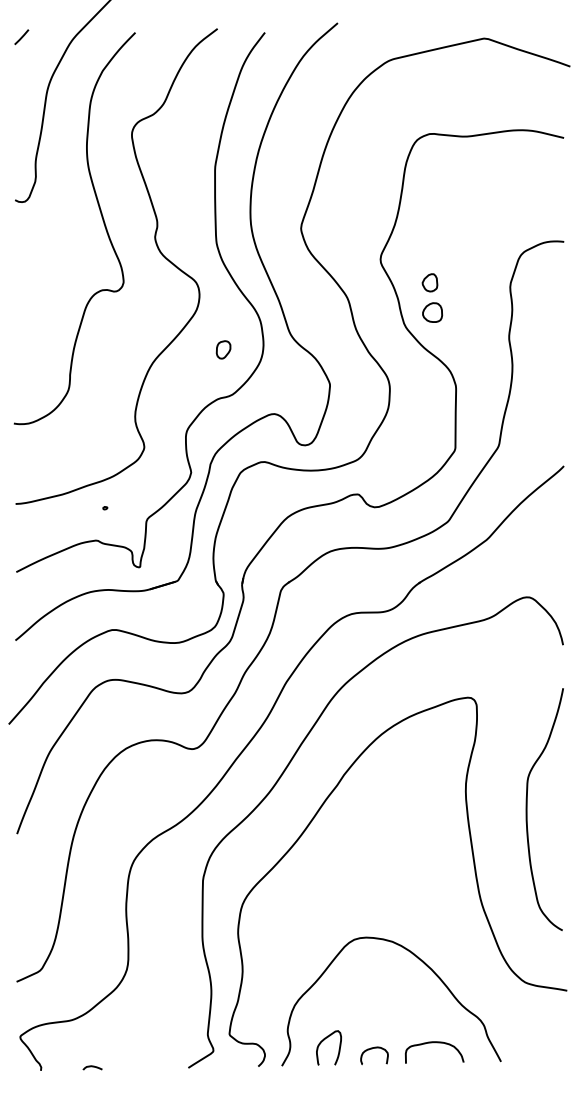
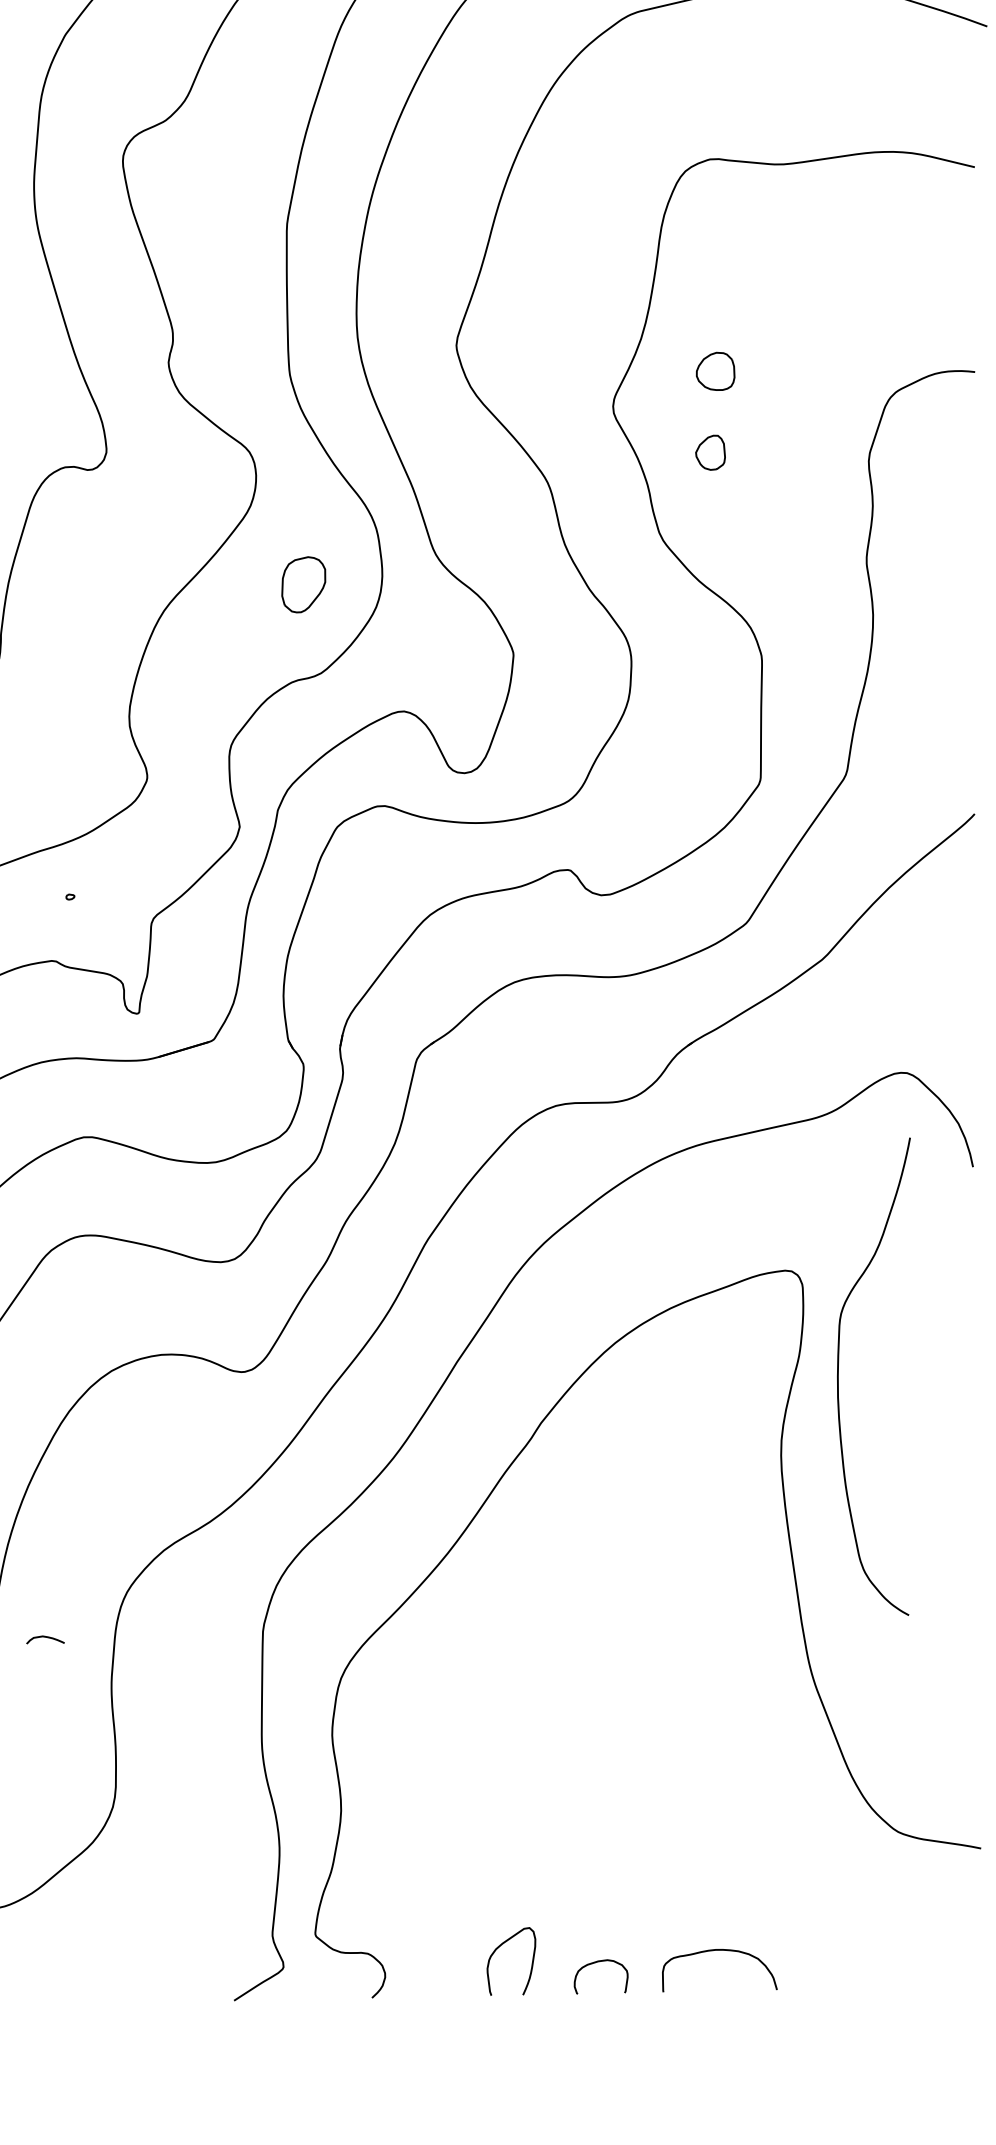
part: (432, 312) -> (715, 371), moved
part: (223, 349) -> (303, 584), size x1.6
curve: (527, 809) -> (839, 1376), moved
curve: (426, 966) -> (703, 1800), removed
curve: (92, 1067) -> (45, 1638), moved

